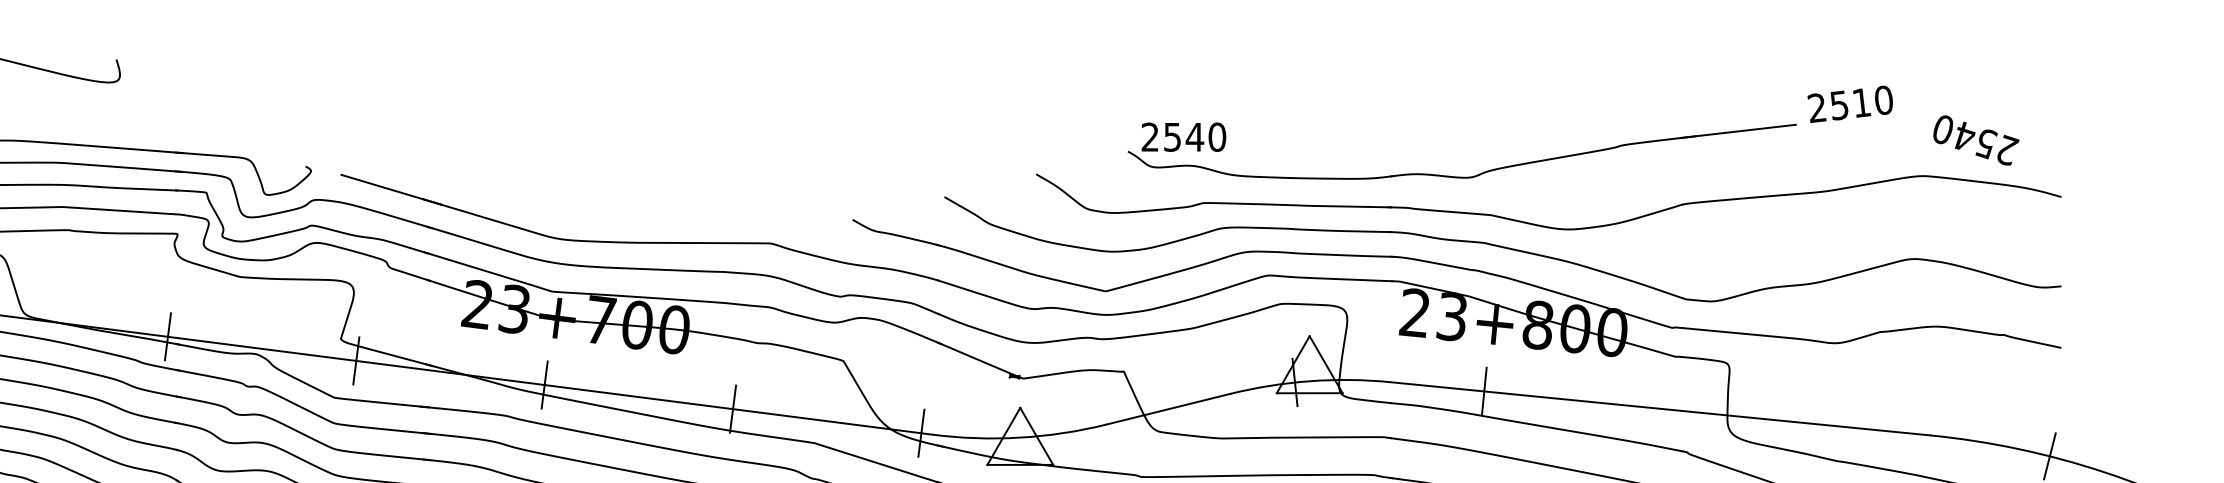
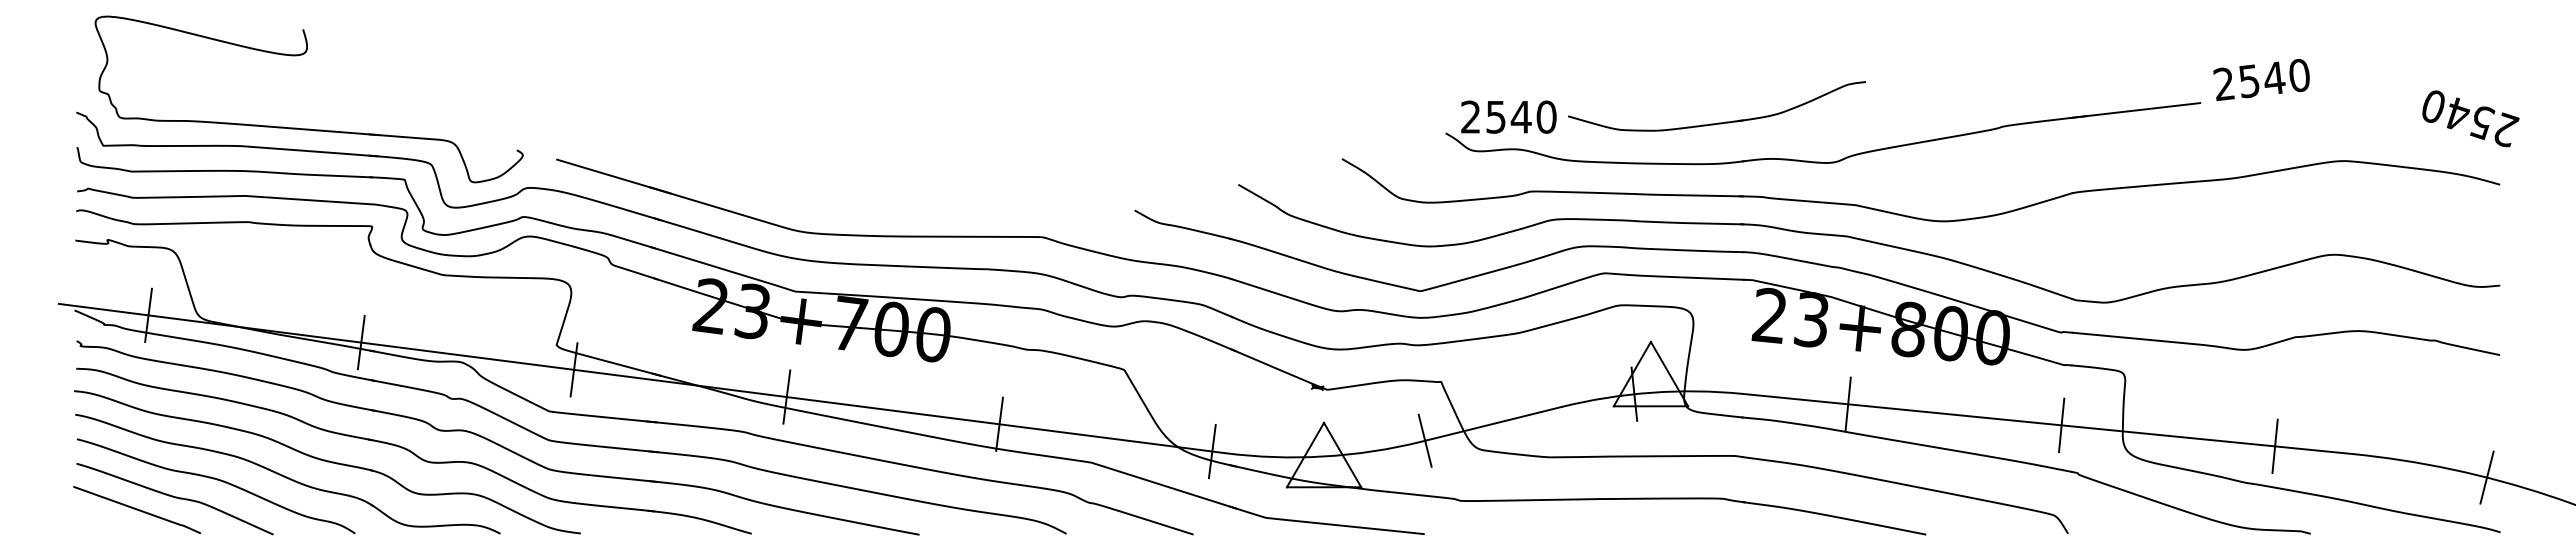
text: (1861, 103) -> (2274, 78), 2510 -> 2540
text: (1975, 140) -> (2470, 118), moved
part: (1368, 141) -> (1717, 122), added
line: (1673, 410) -> (2061, 425), added
line: (1109, 423) -> (1424, 440), added
line: (1861, 428) -> (2274, 446), added

